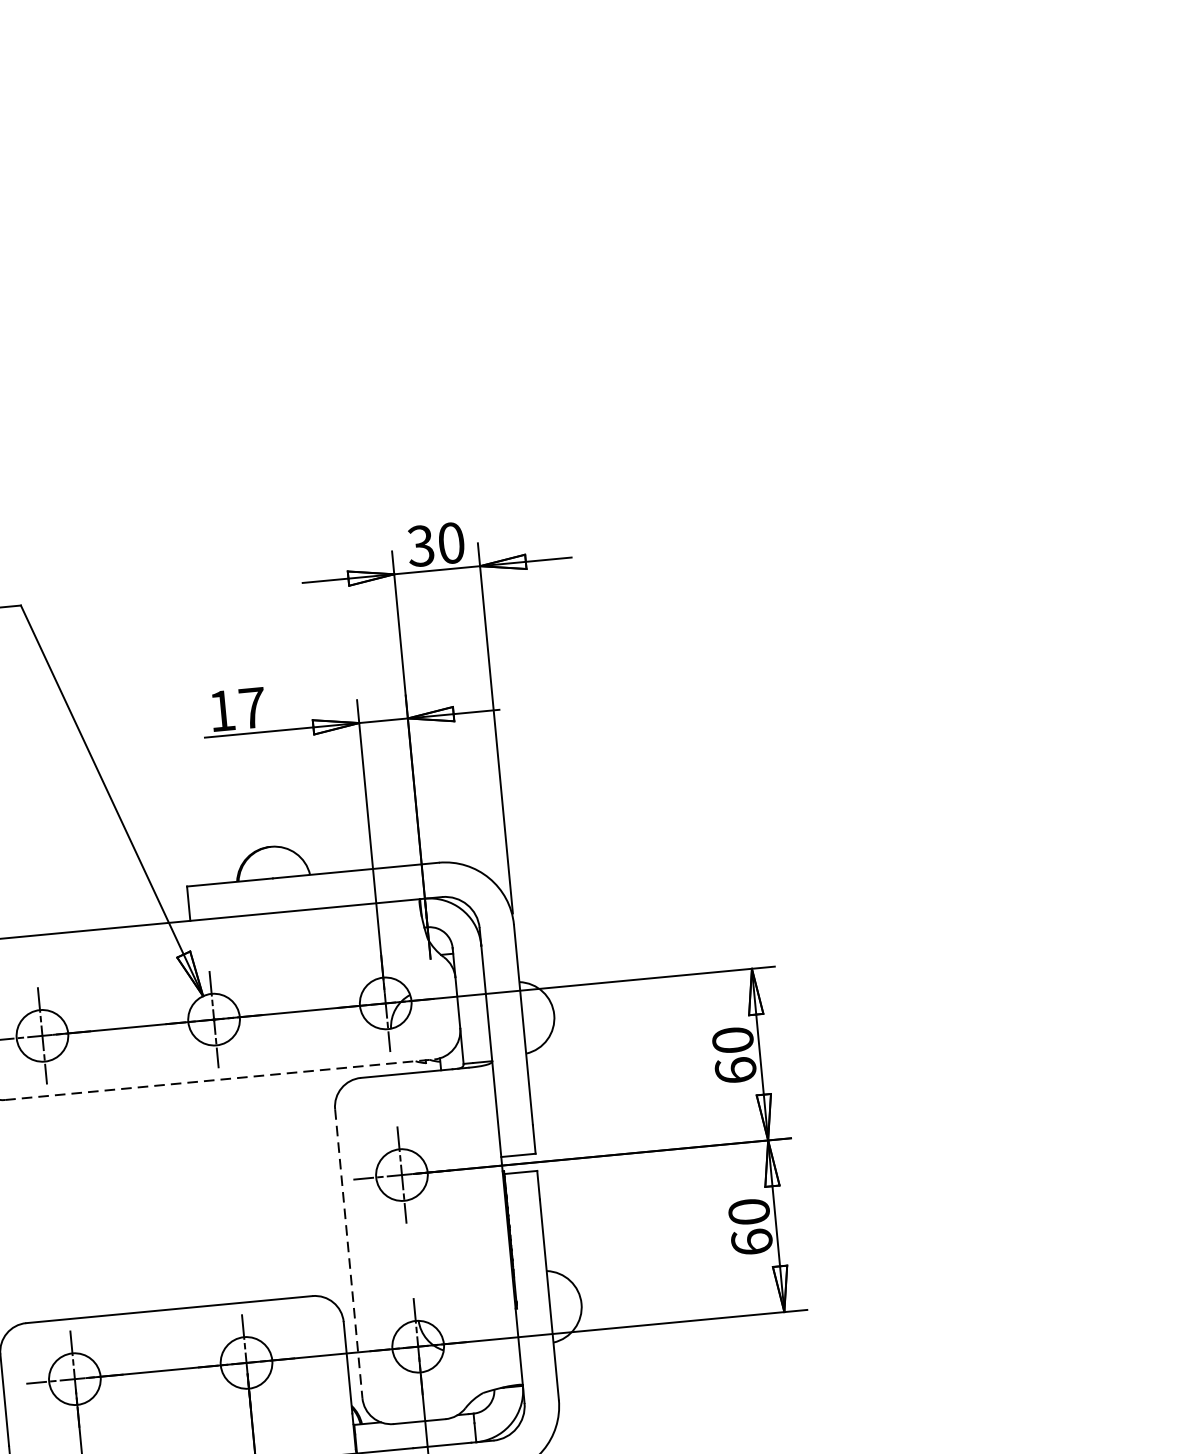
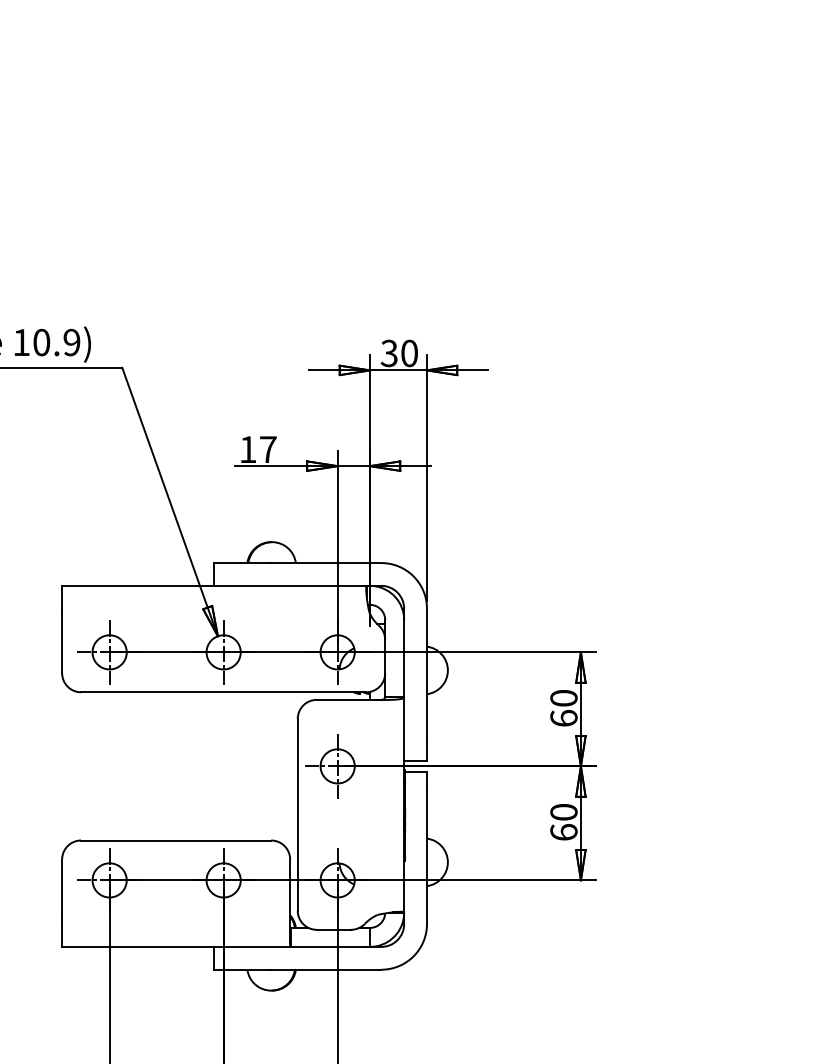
line: (219, 1080) -> (223, 692), dashed -> solid
line: (348, 1253) -> (297, 814), dashed -> solid

